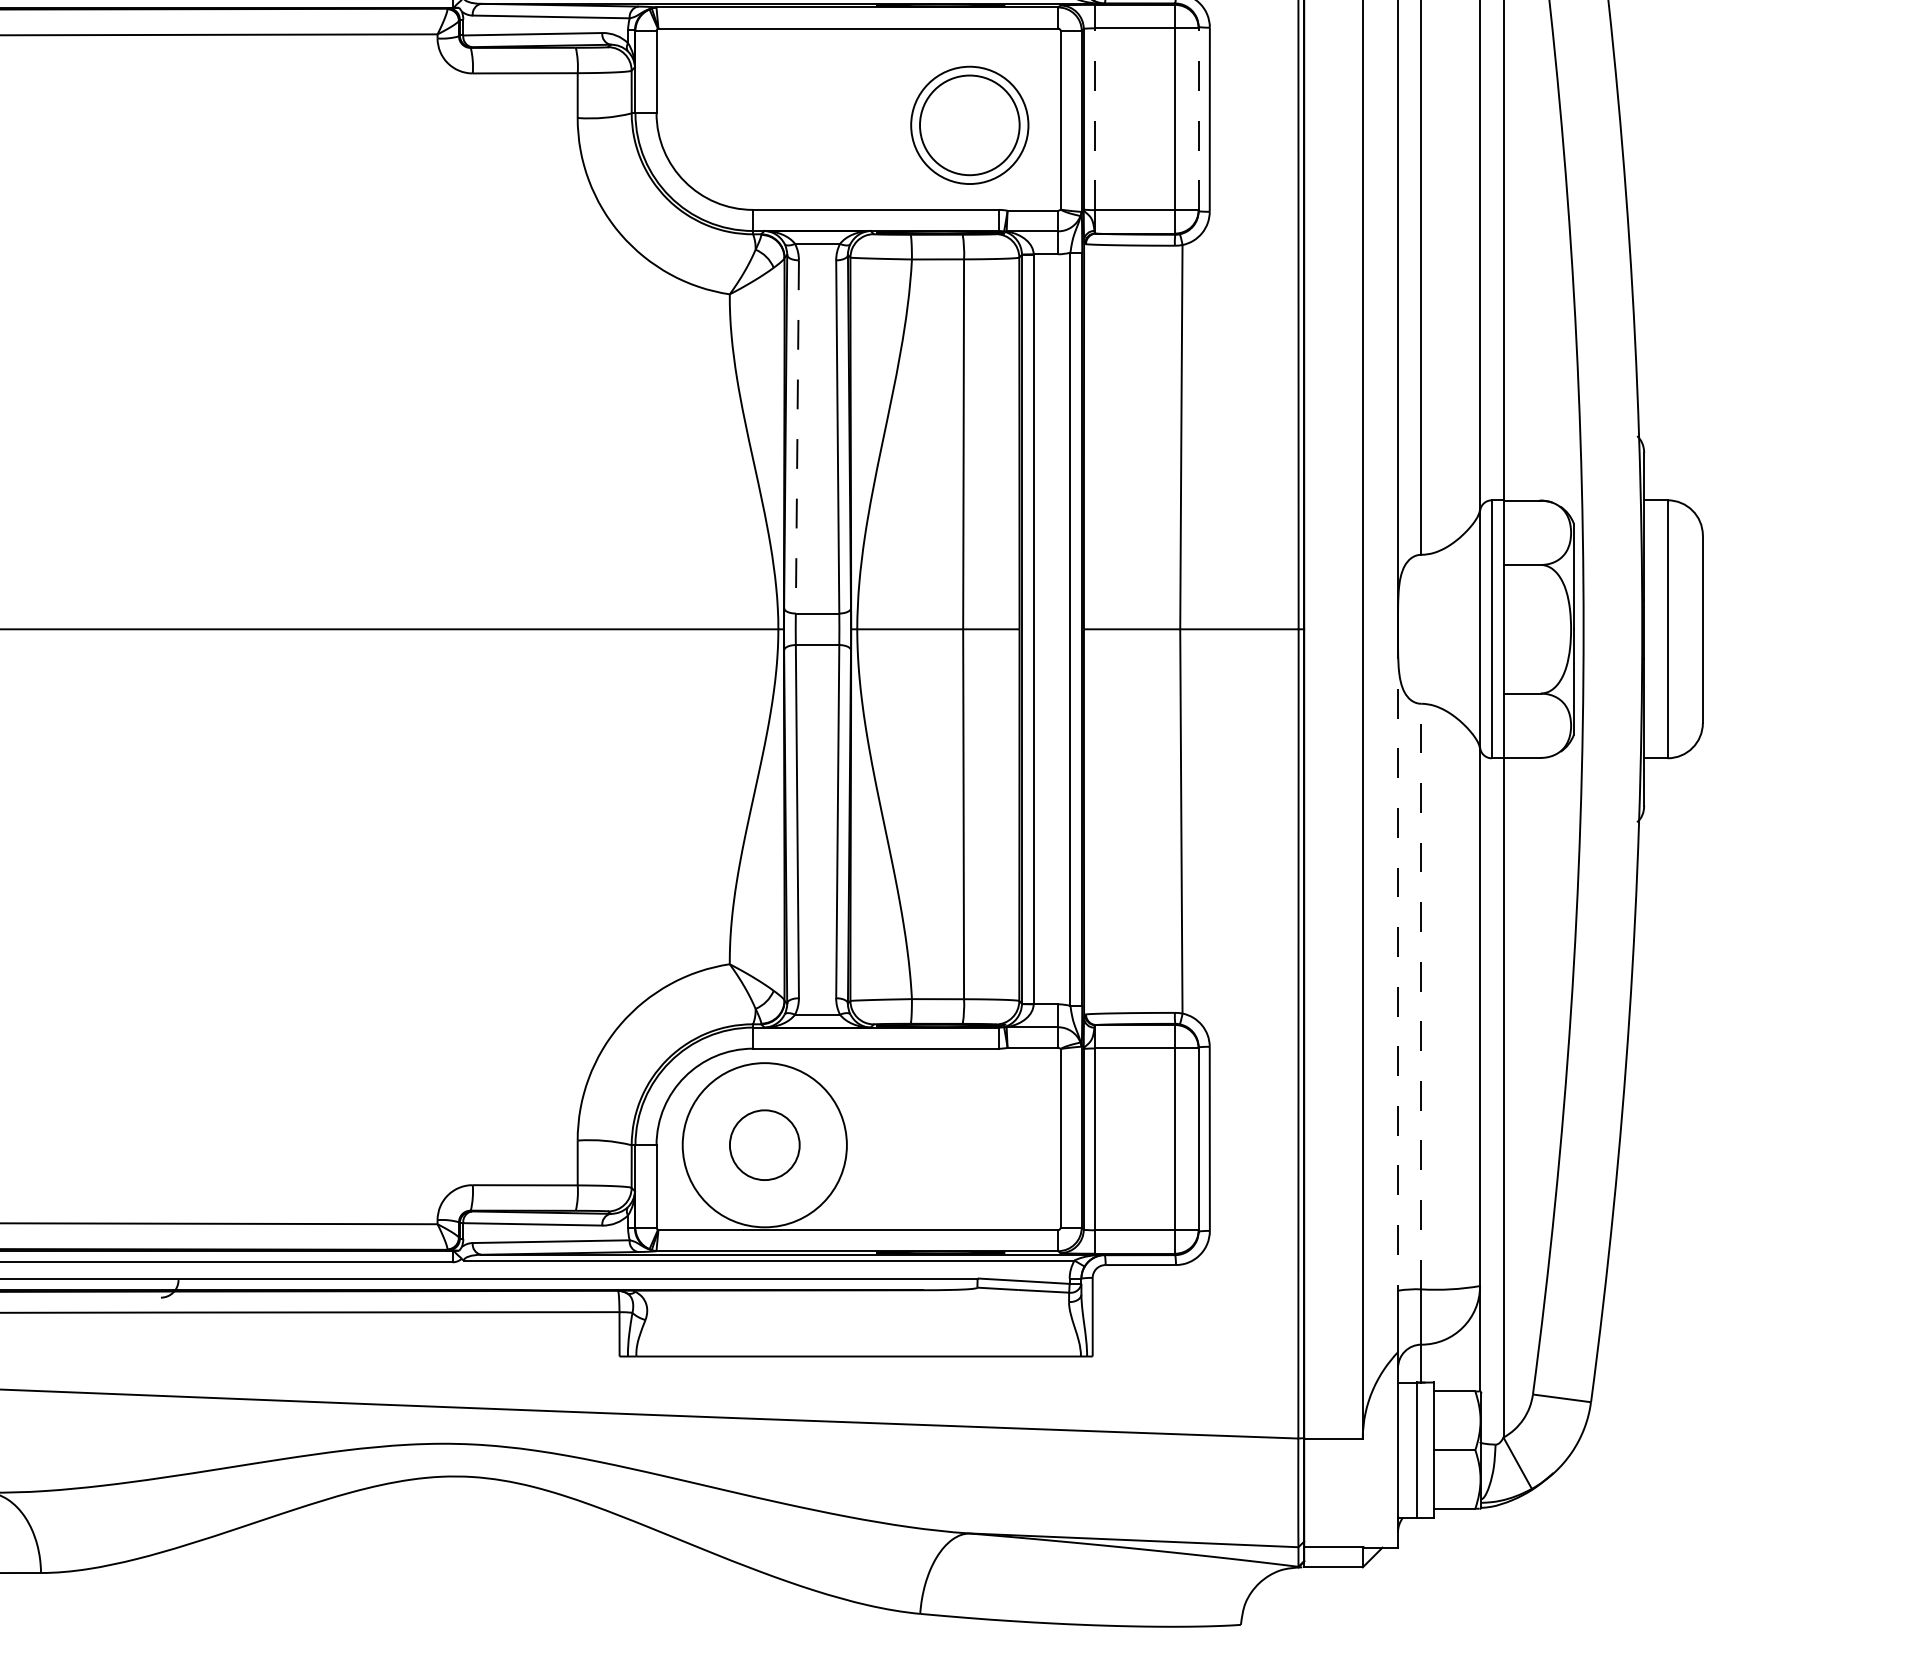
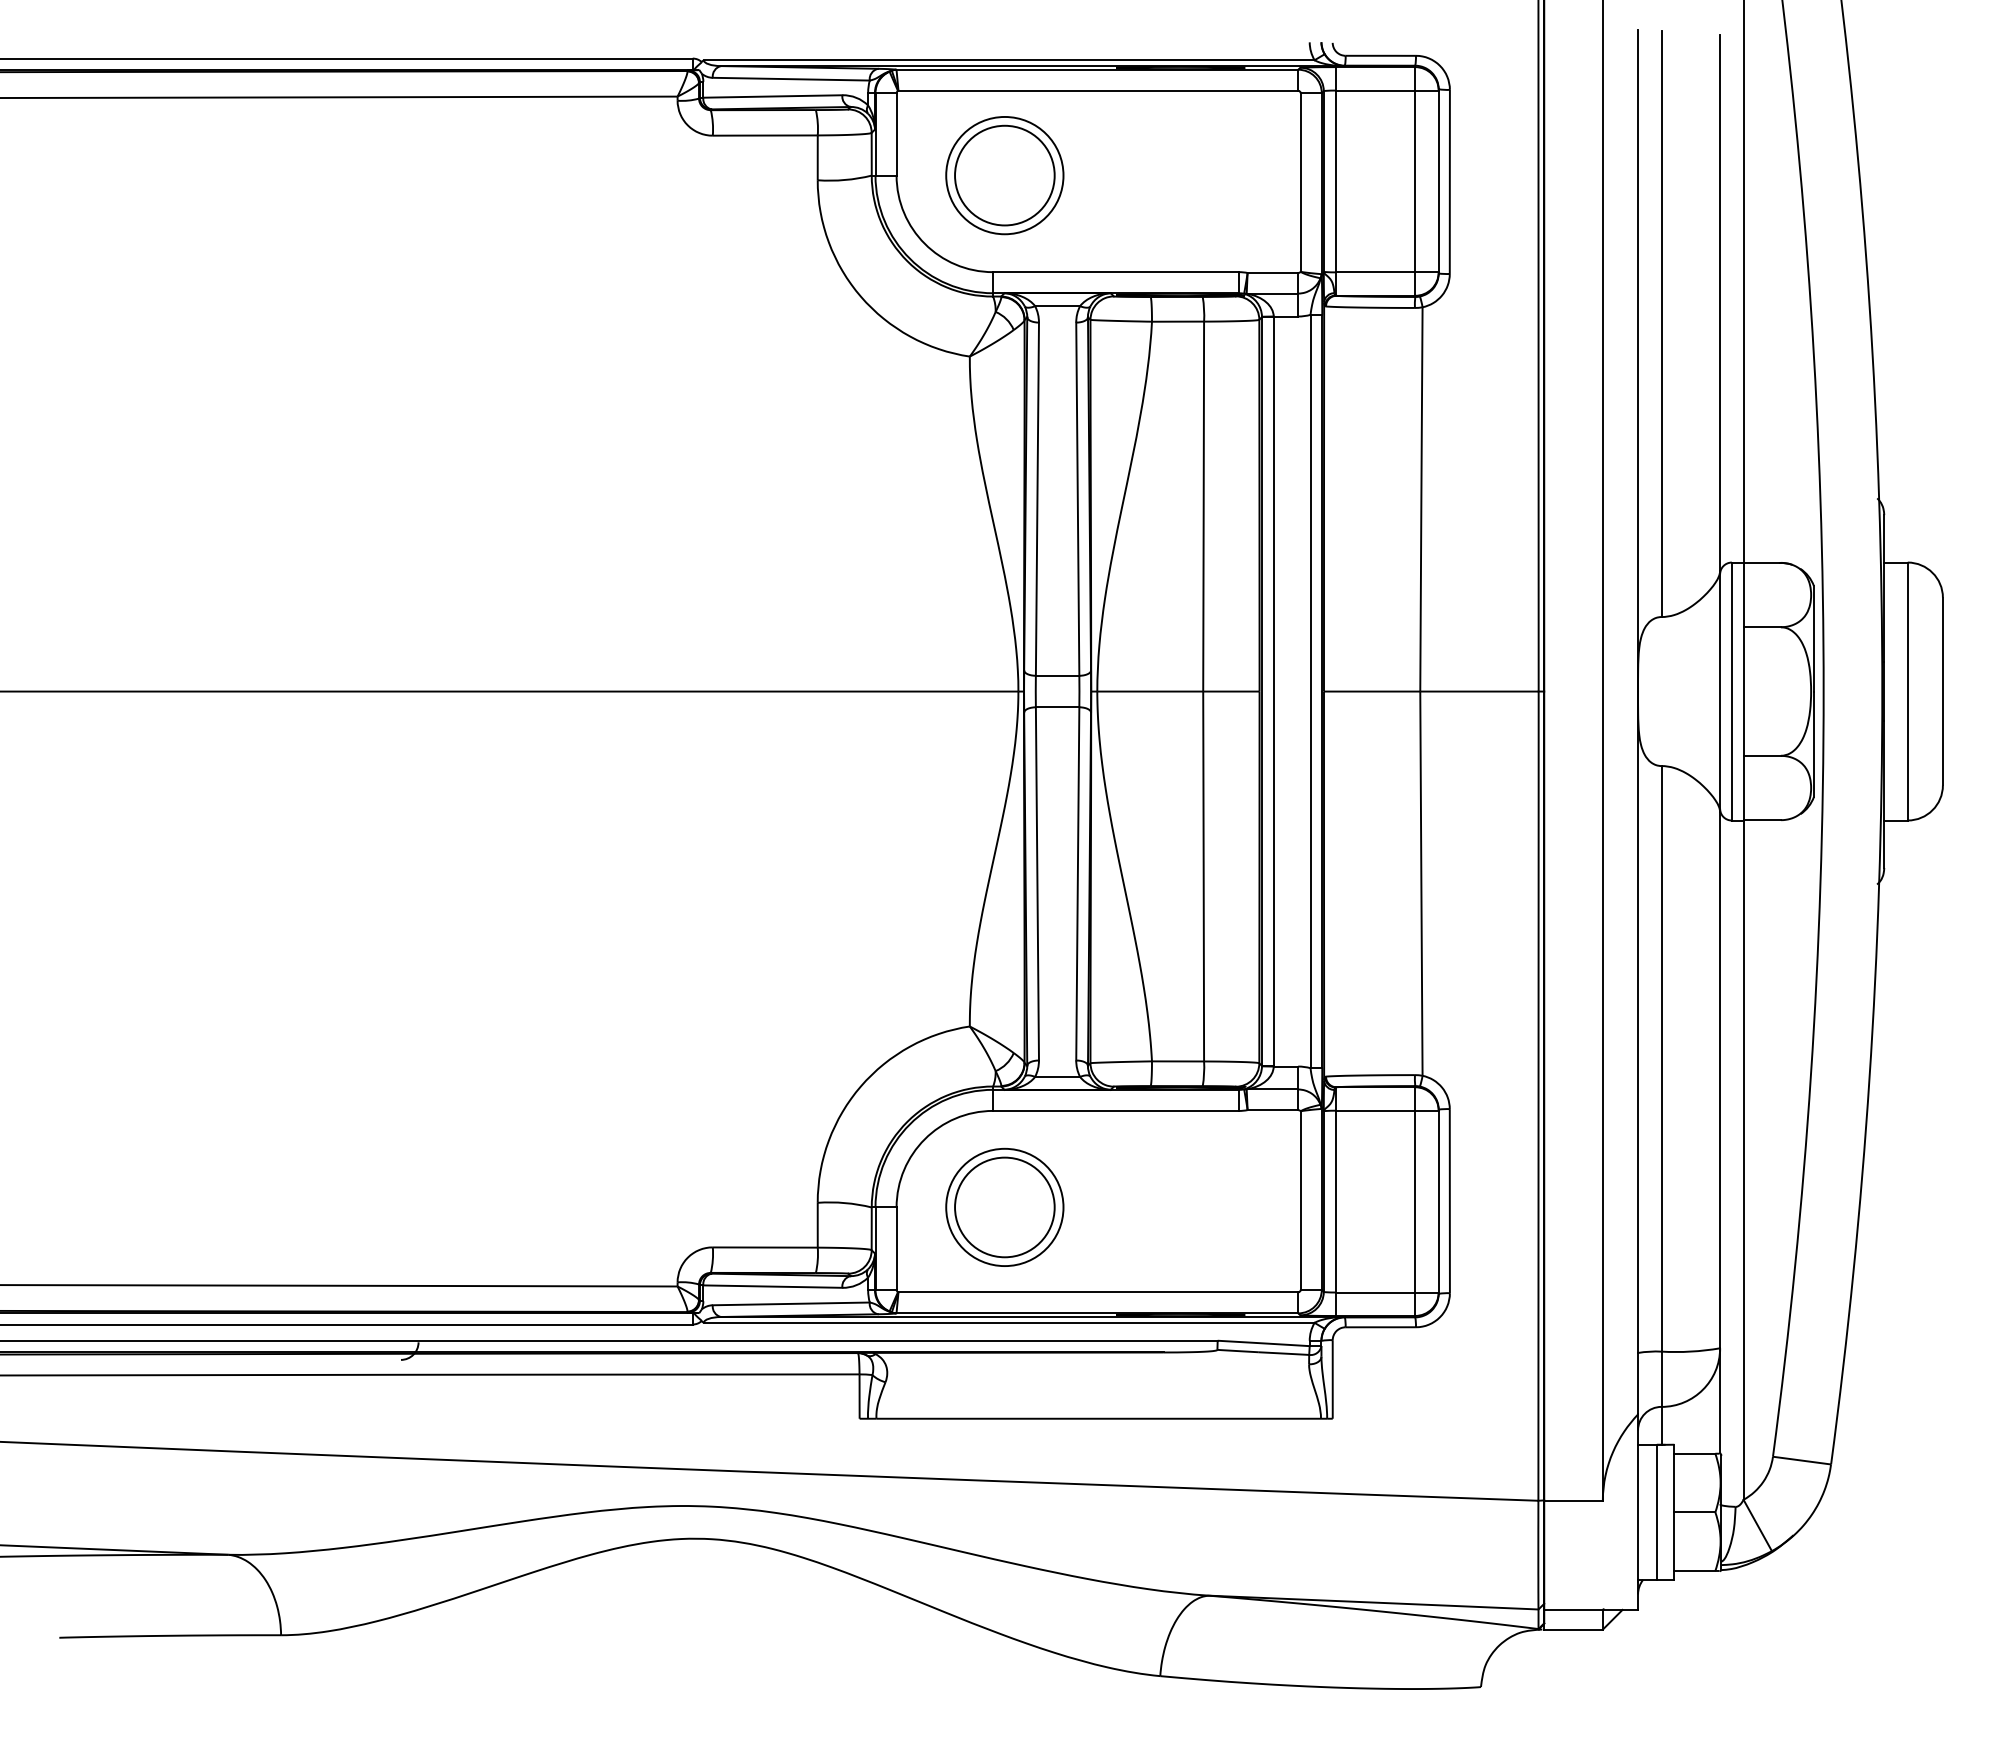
line: (1095, 119) -> (1335, 181), dashed -> solid
line: (1198, 119) -> (1438, 181), dashed -> solid
part: (969, 125) -> (1004, 175), moved
line: (797, 437) -> (1037, 499), dashed -> solid
line: (1398, 960) -> (1638, 1022), dashed -> solid
line: (1421, 996) -> (1661, 1058), dashed -> solid
circle: (764, 1145) -> (1004, 1207), size x0.71
circle: (764, 1145) -> (1004, 1207), size x1.43

